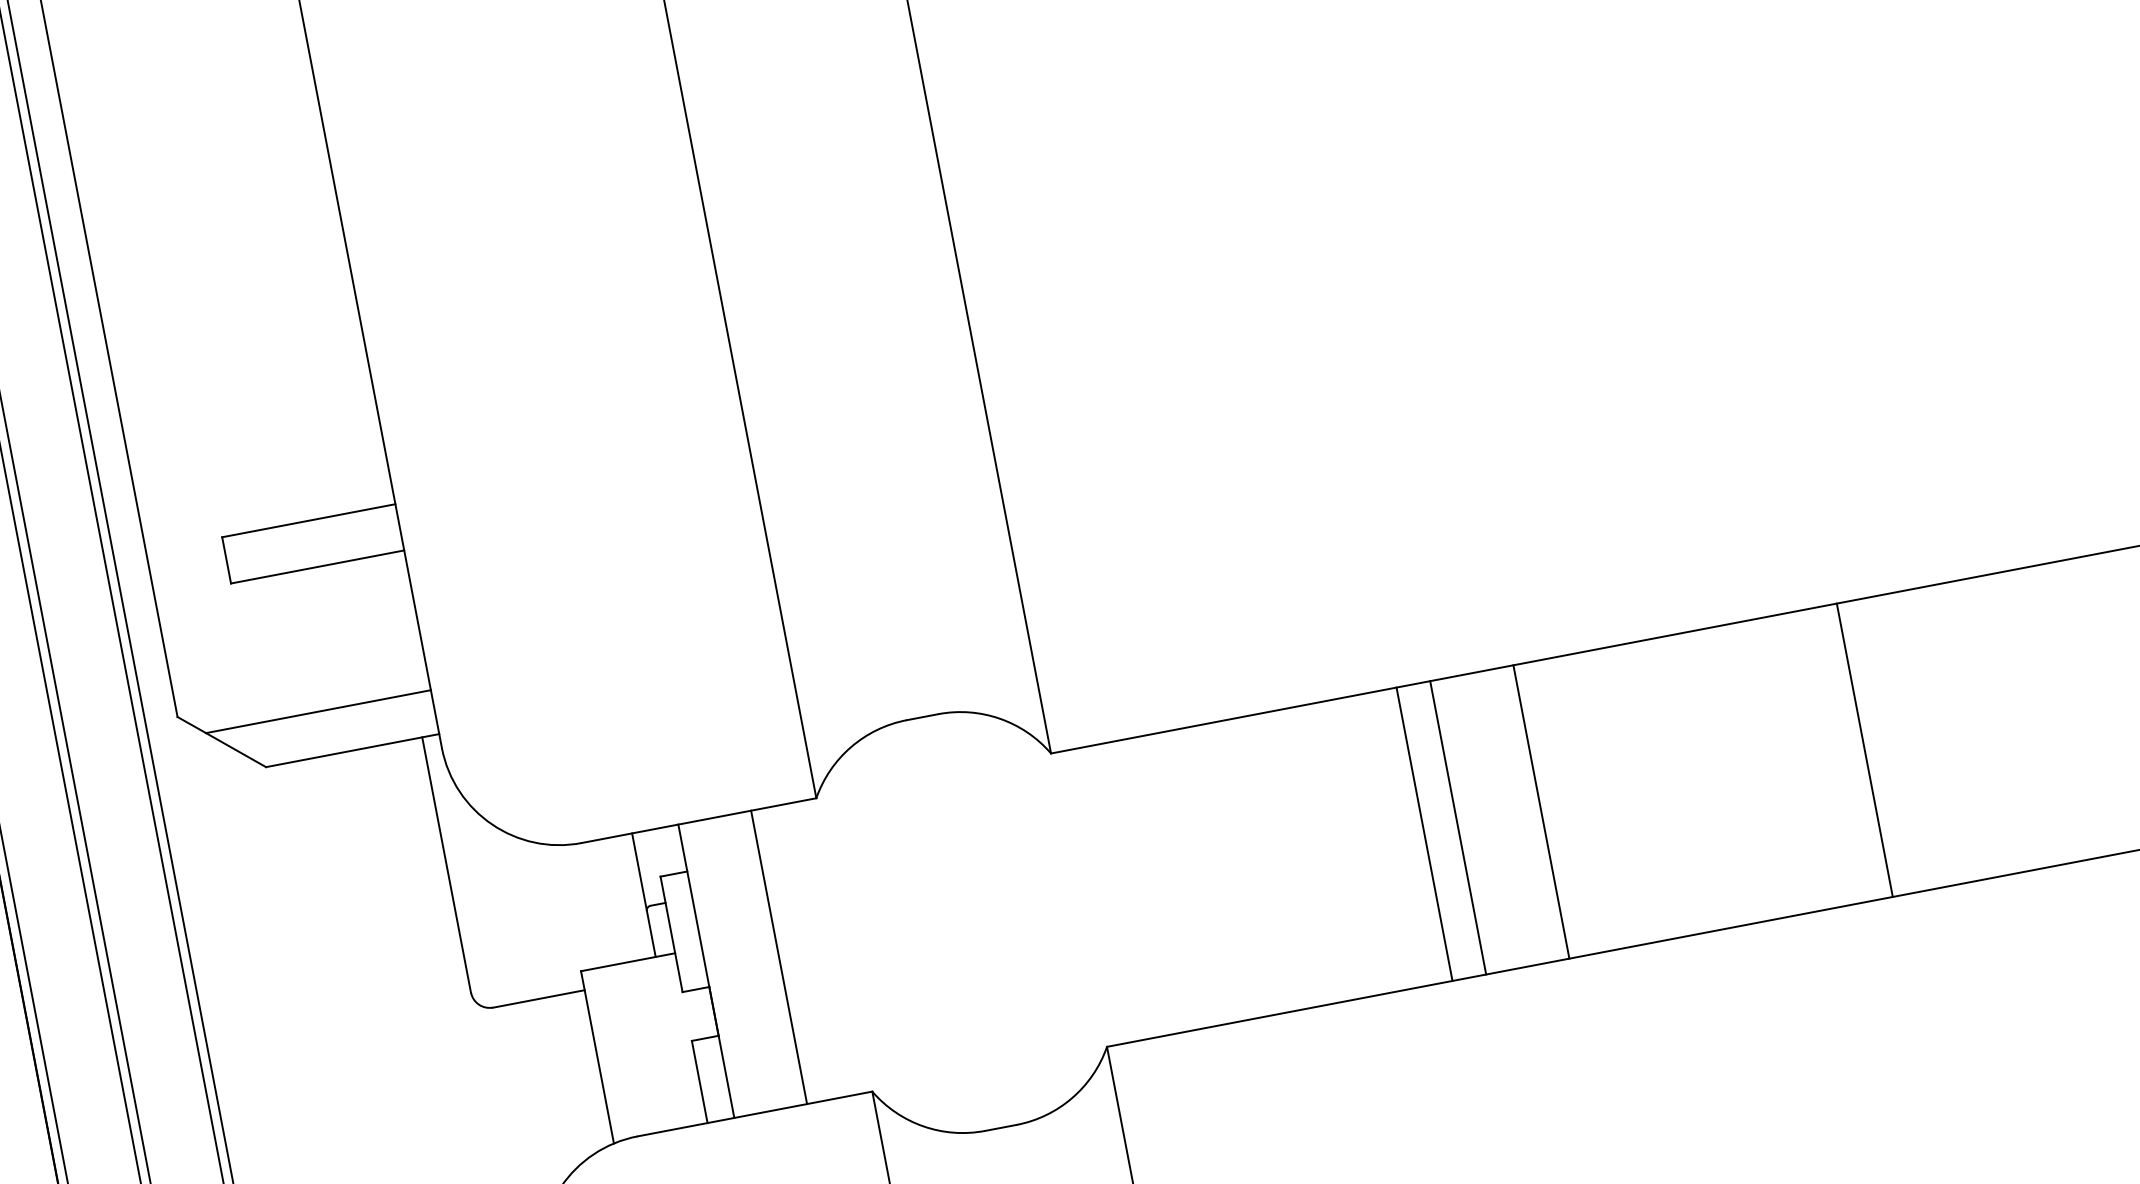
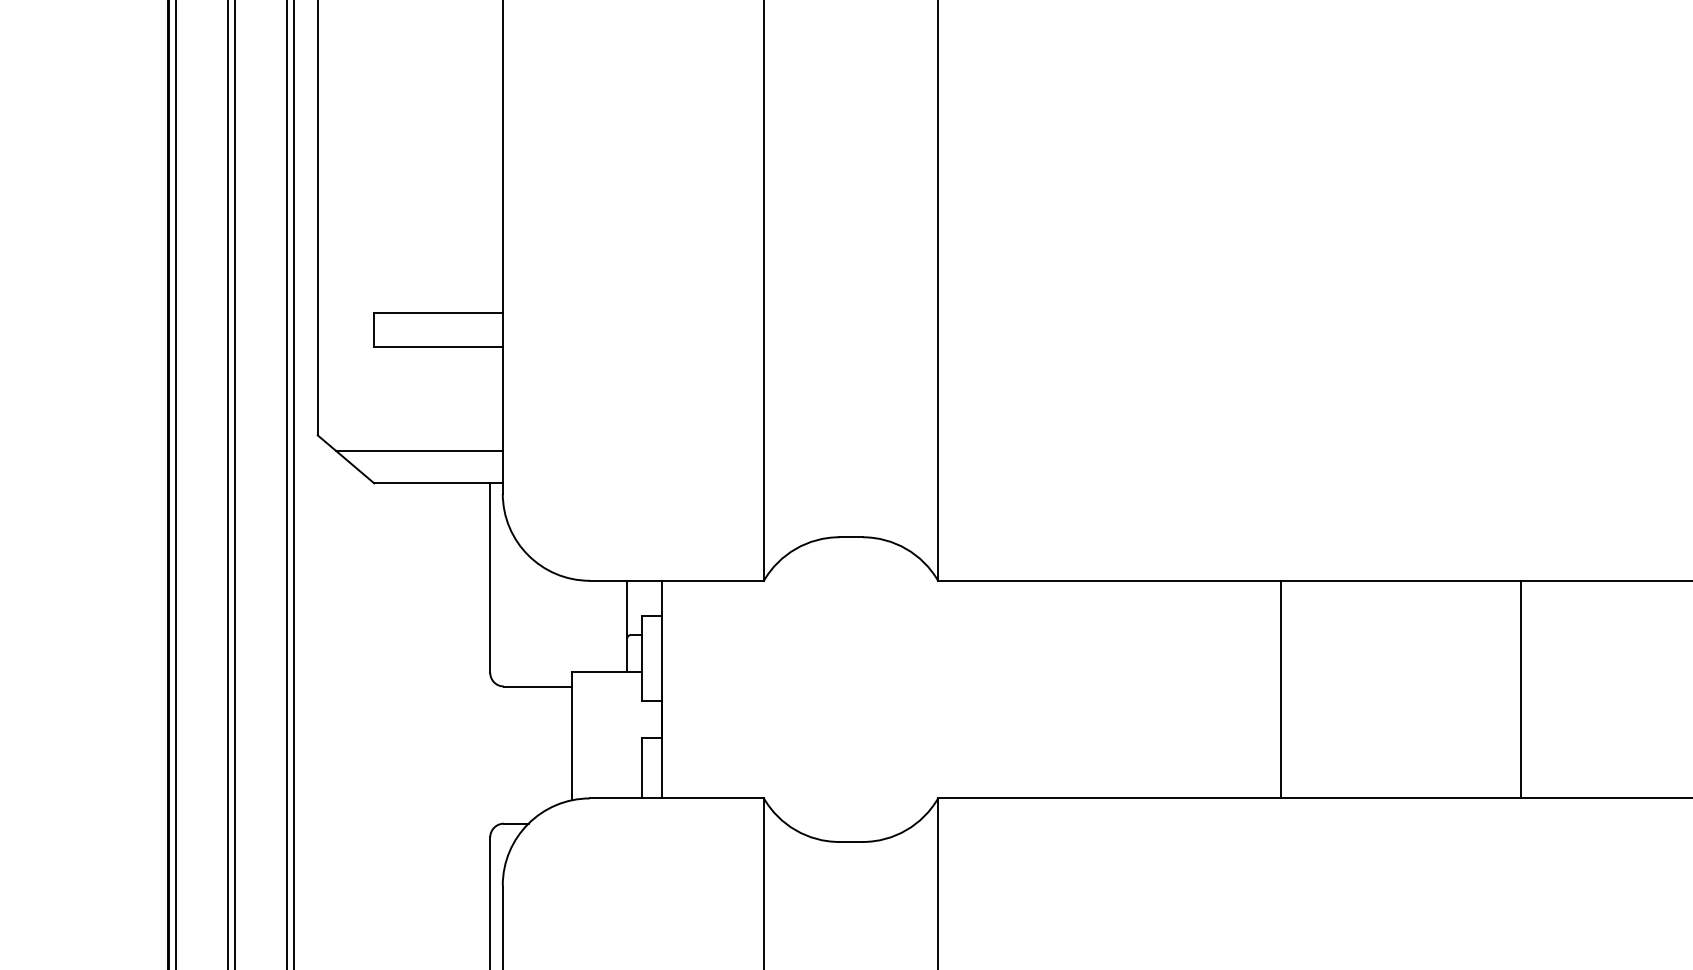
line: (1458, 827) -> (1219, 689), removed
line: (1424, 834) -> (1194, 689), removed
line: (778, 957) -> (715, 689), removed

